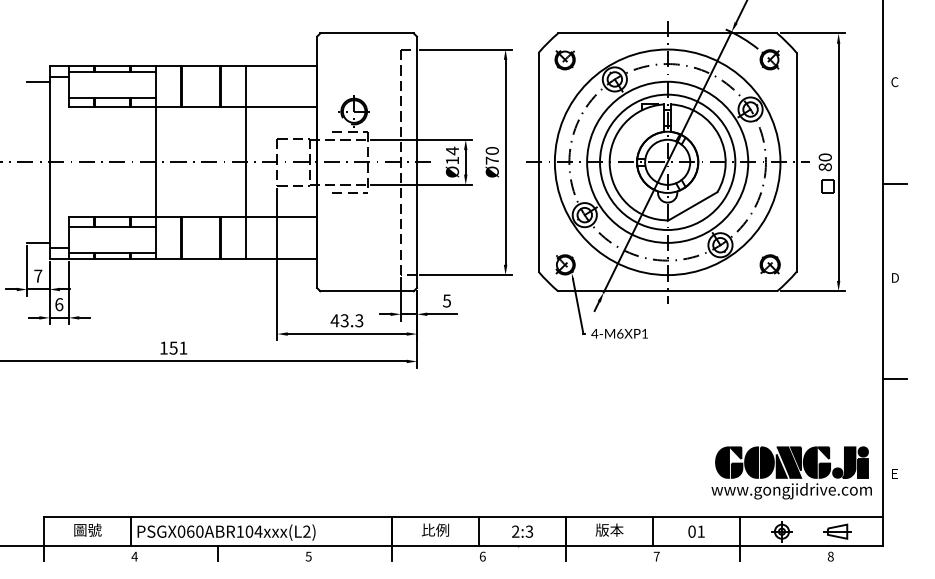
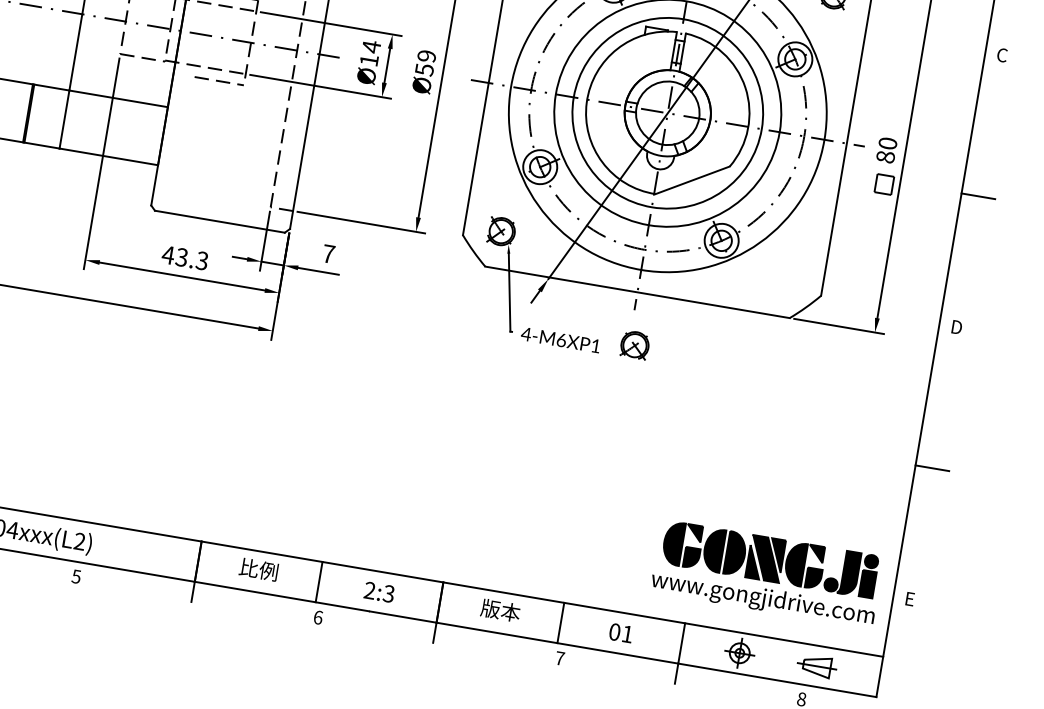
text: (492, 155) -> (426, 62), Ø70 -> Ø59
part: (769, 264) -> (634, 345), moved
text: (446, 300) -> (328, 253), 5 -> 7

